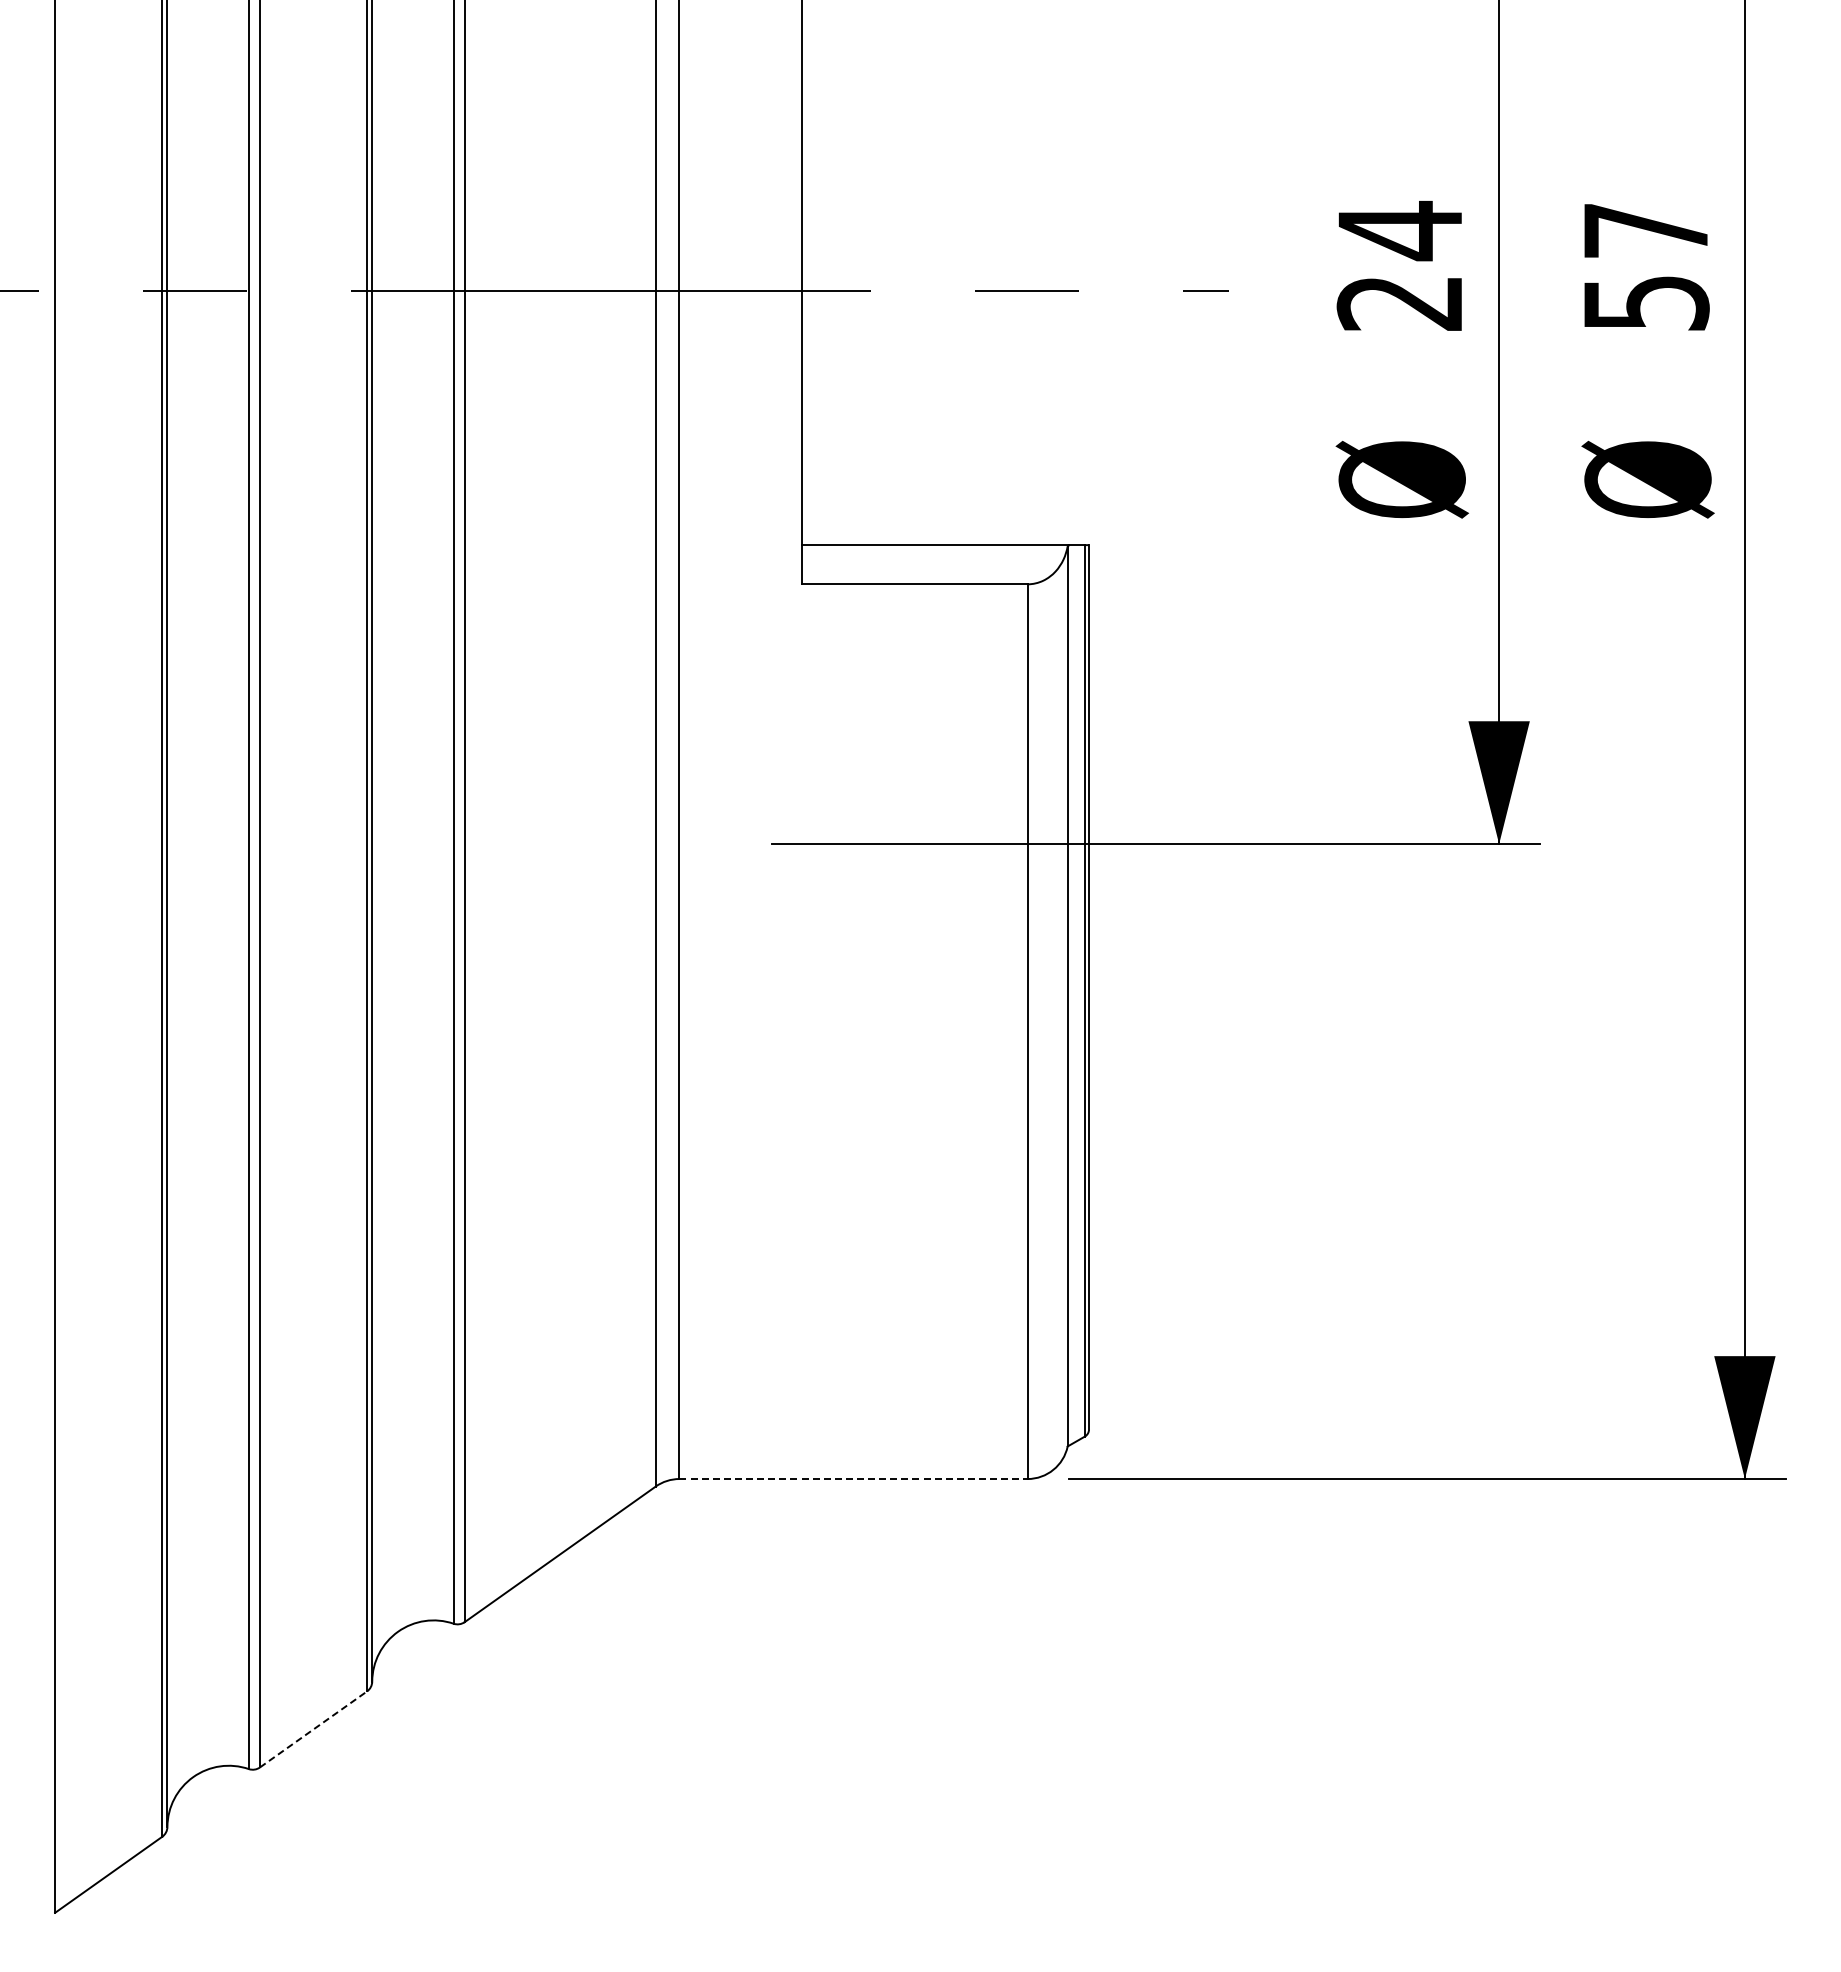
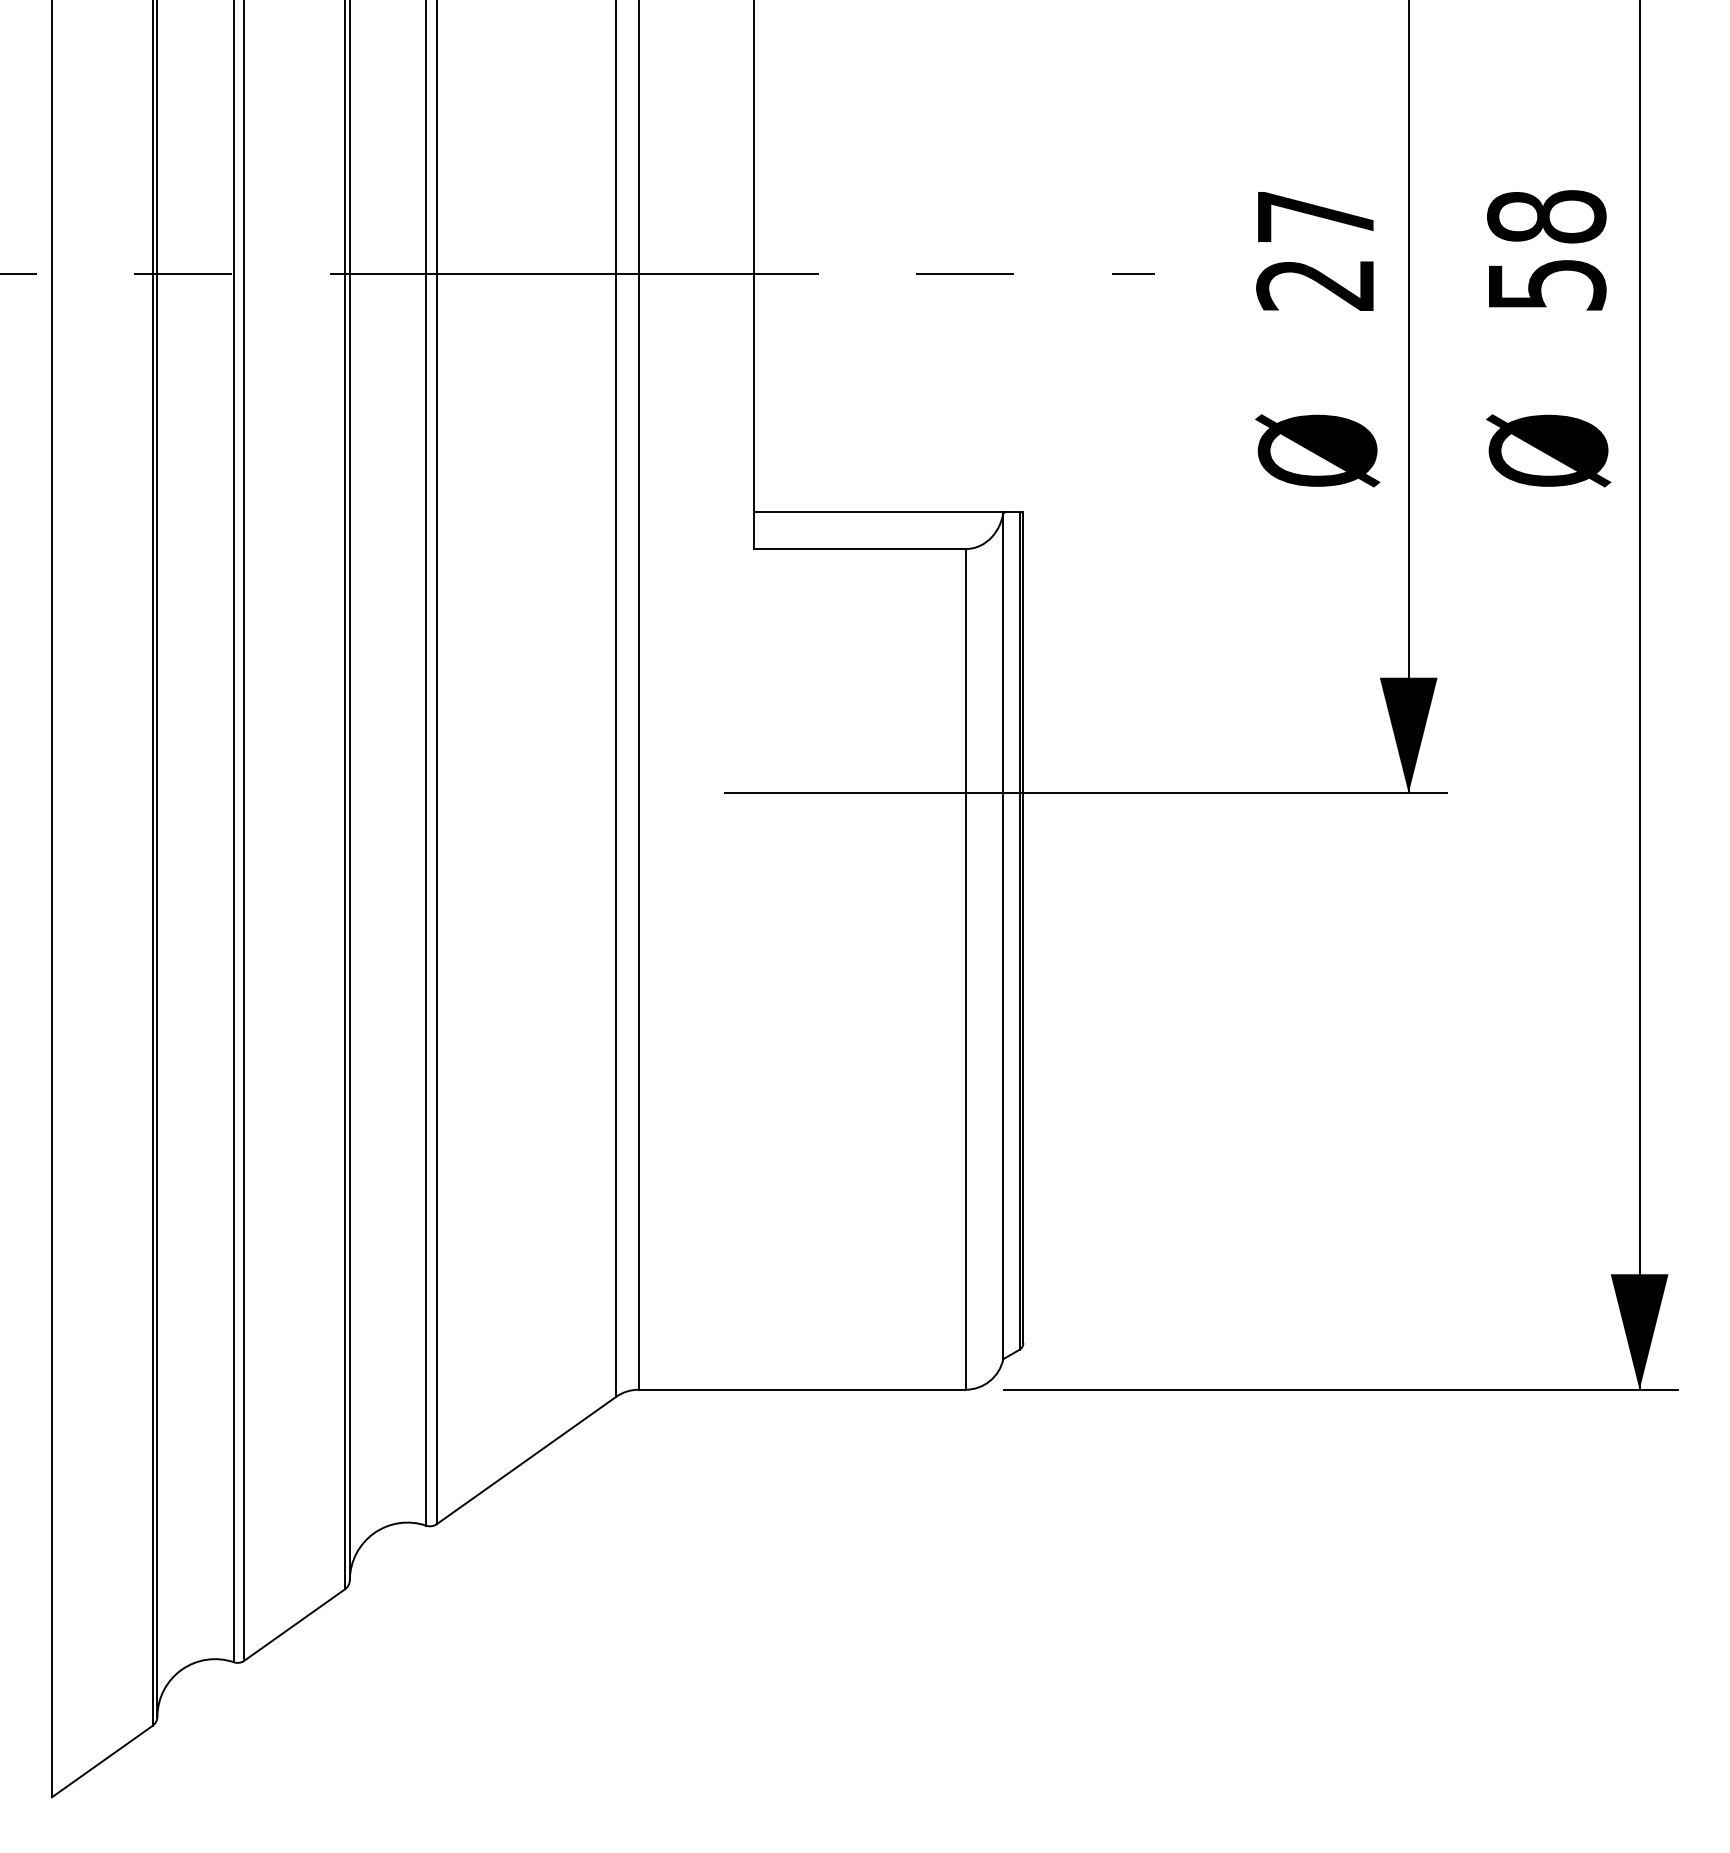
text: (1399, 230) -> (1315, 216), 24 -> 27
text: (1645, 230) -> (1546, 216), 57 -> 58
line: (854, 1479) -> (802, 1390), dashed -> solid
line: (313, 1729) -> (294, 1625), dashed -> solid

